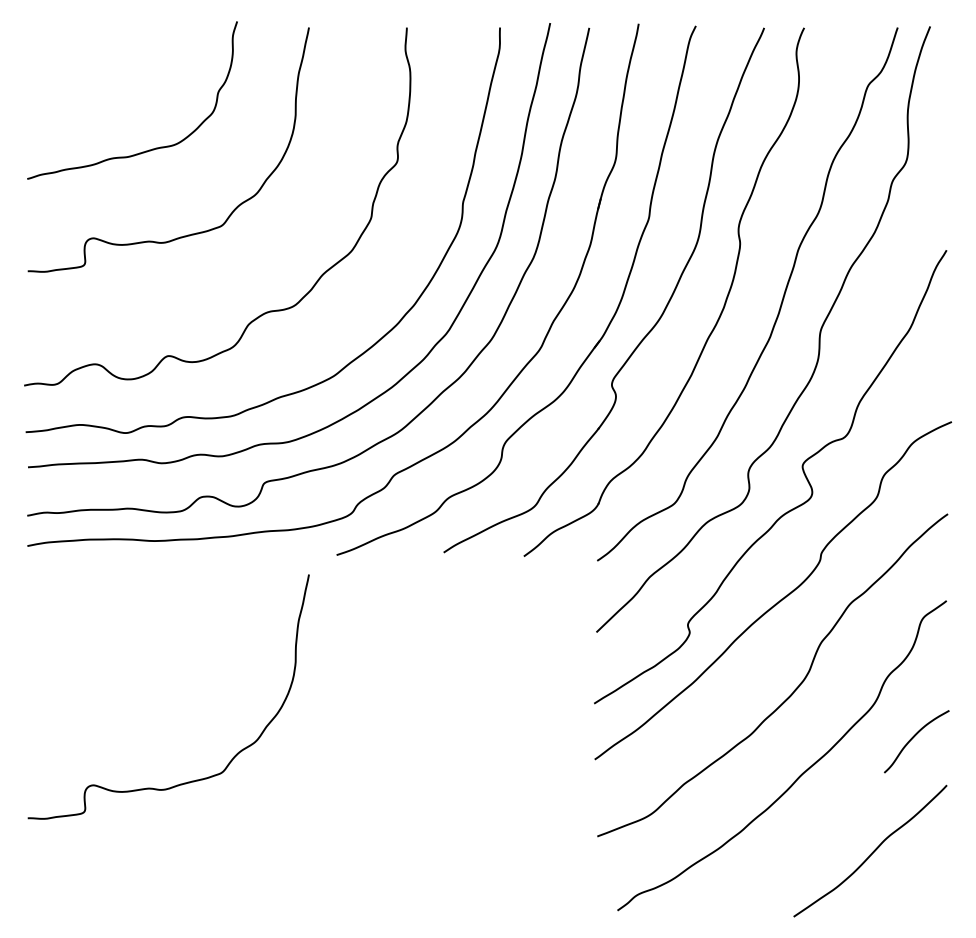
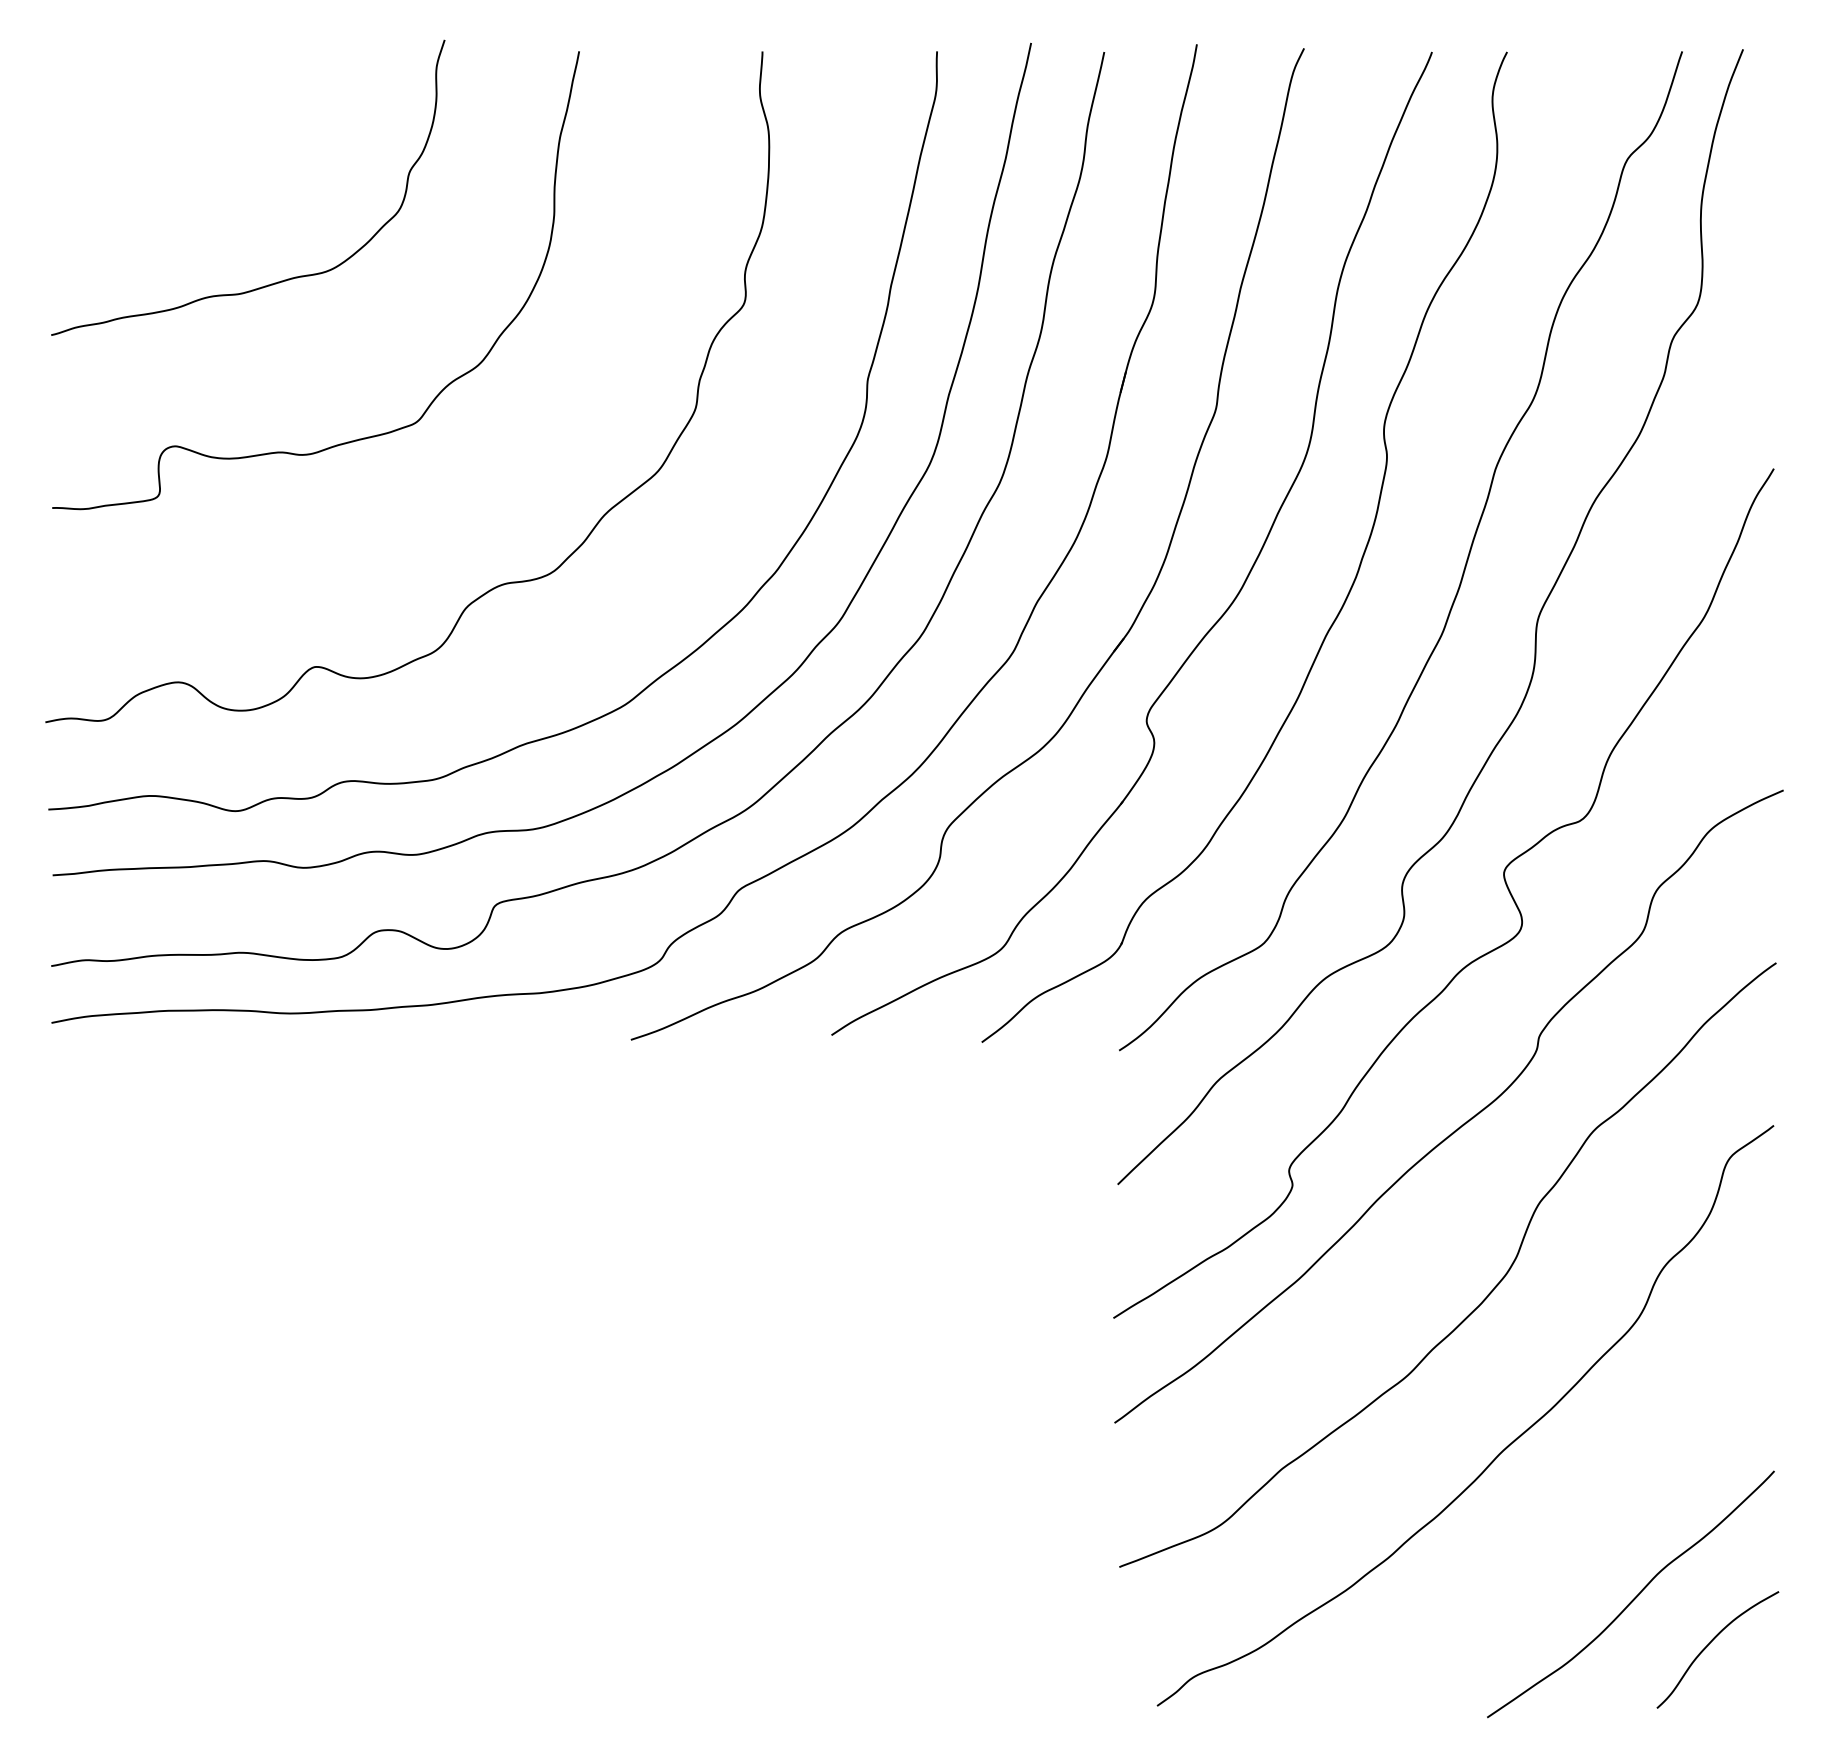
curve: (913, 738) -> (1711, 1643), moved
curve: (191, 780) -> (358, 1462), removed

